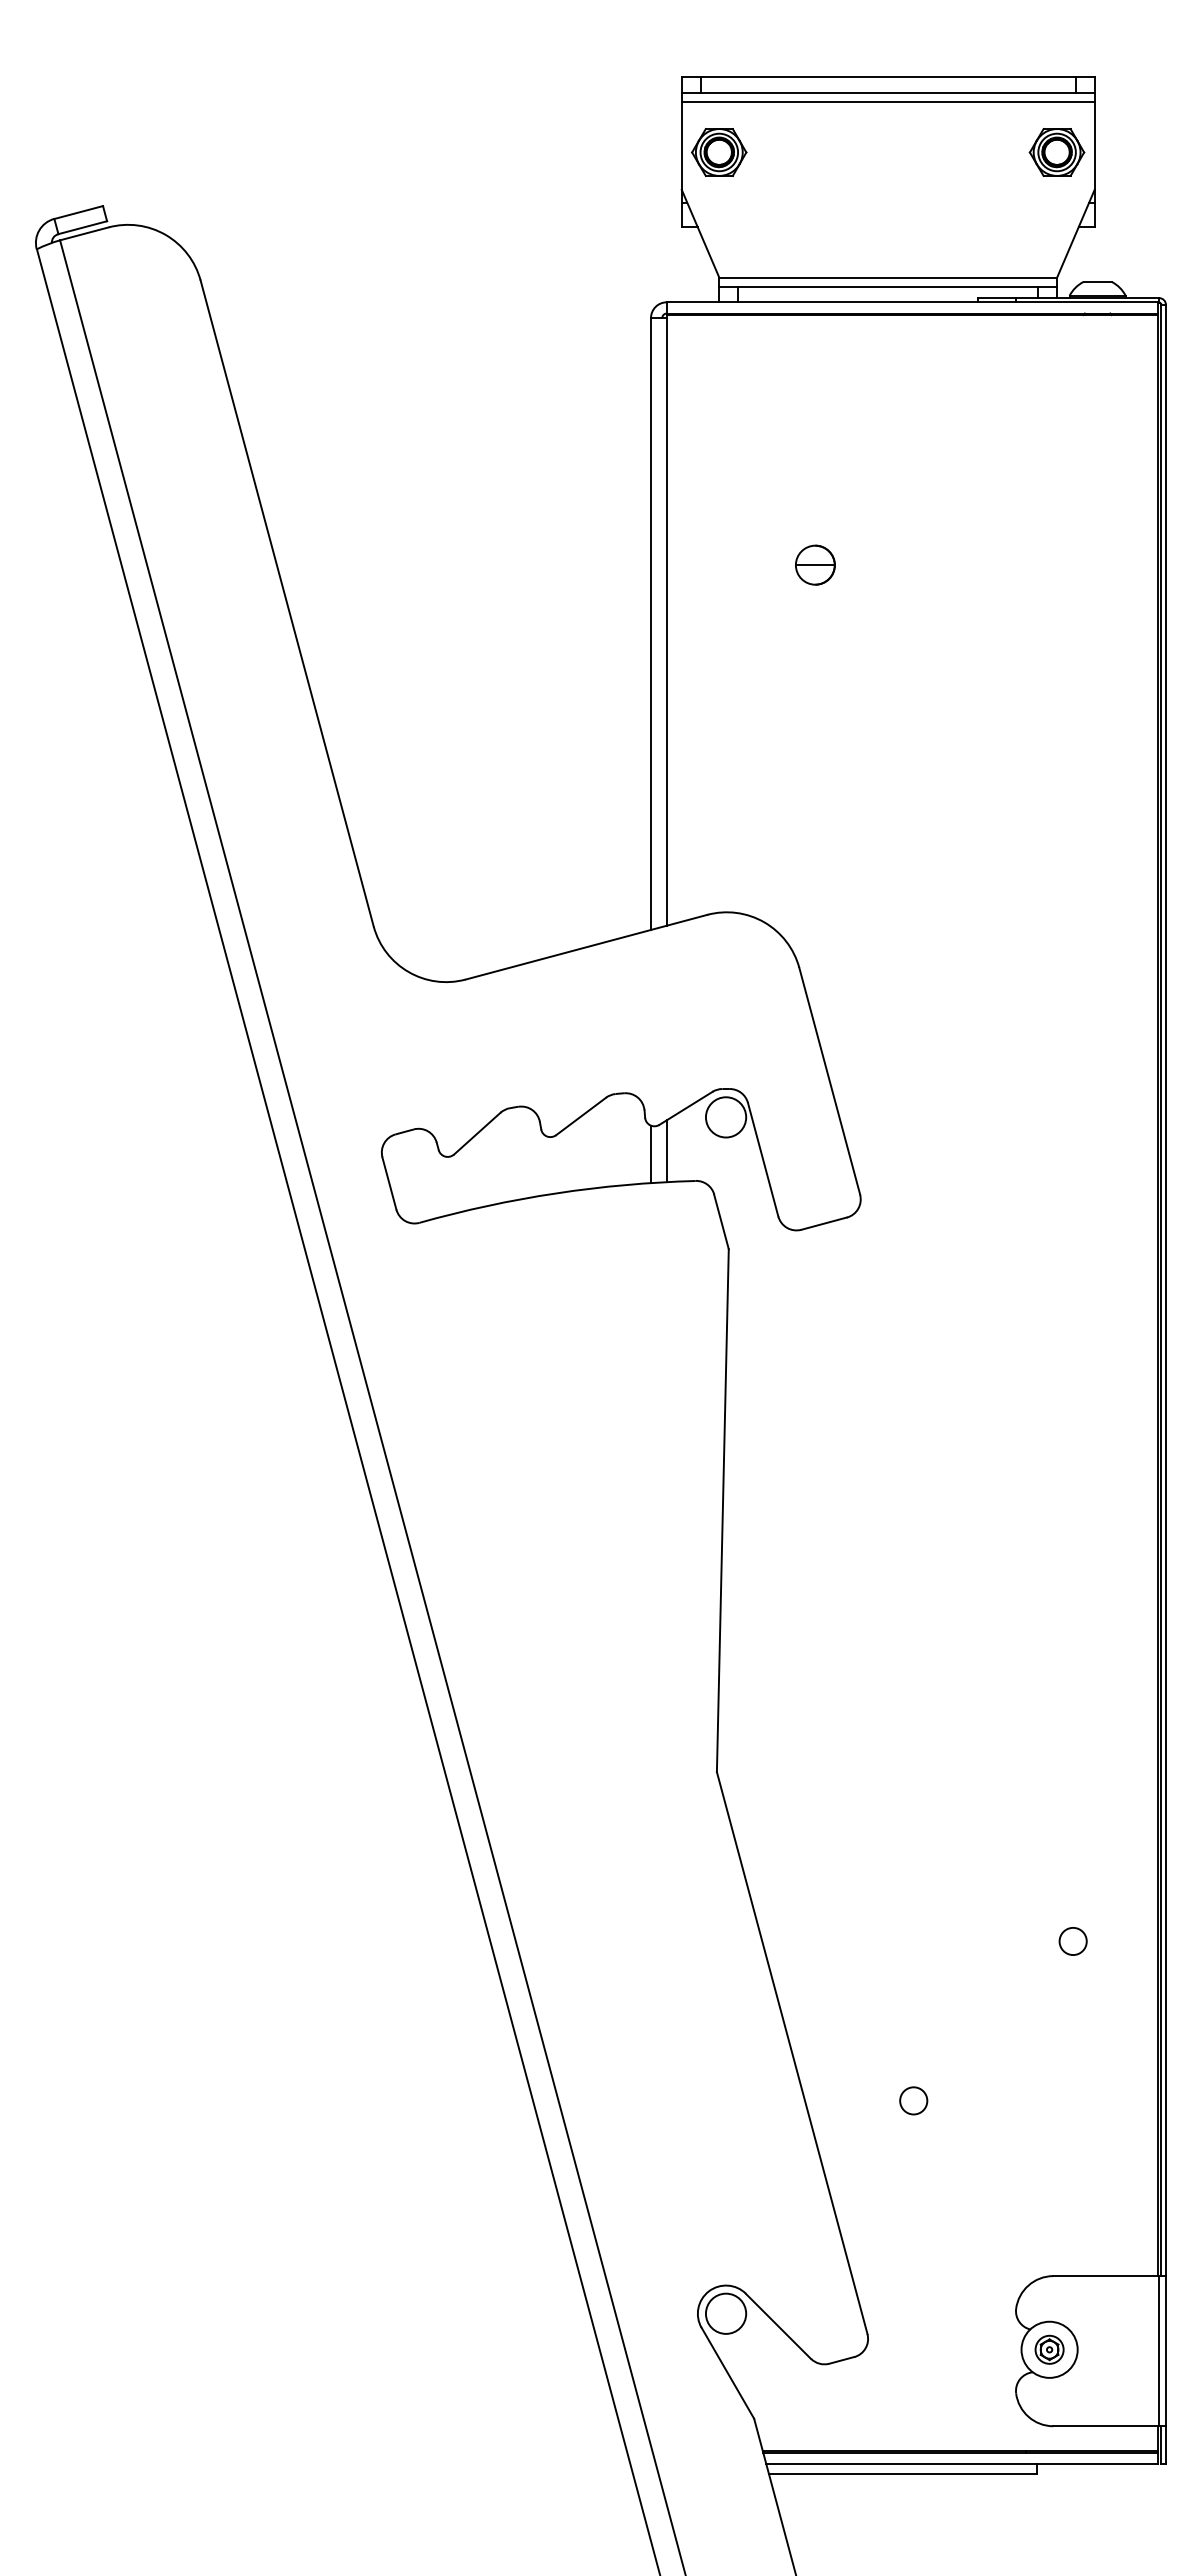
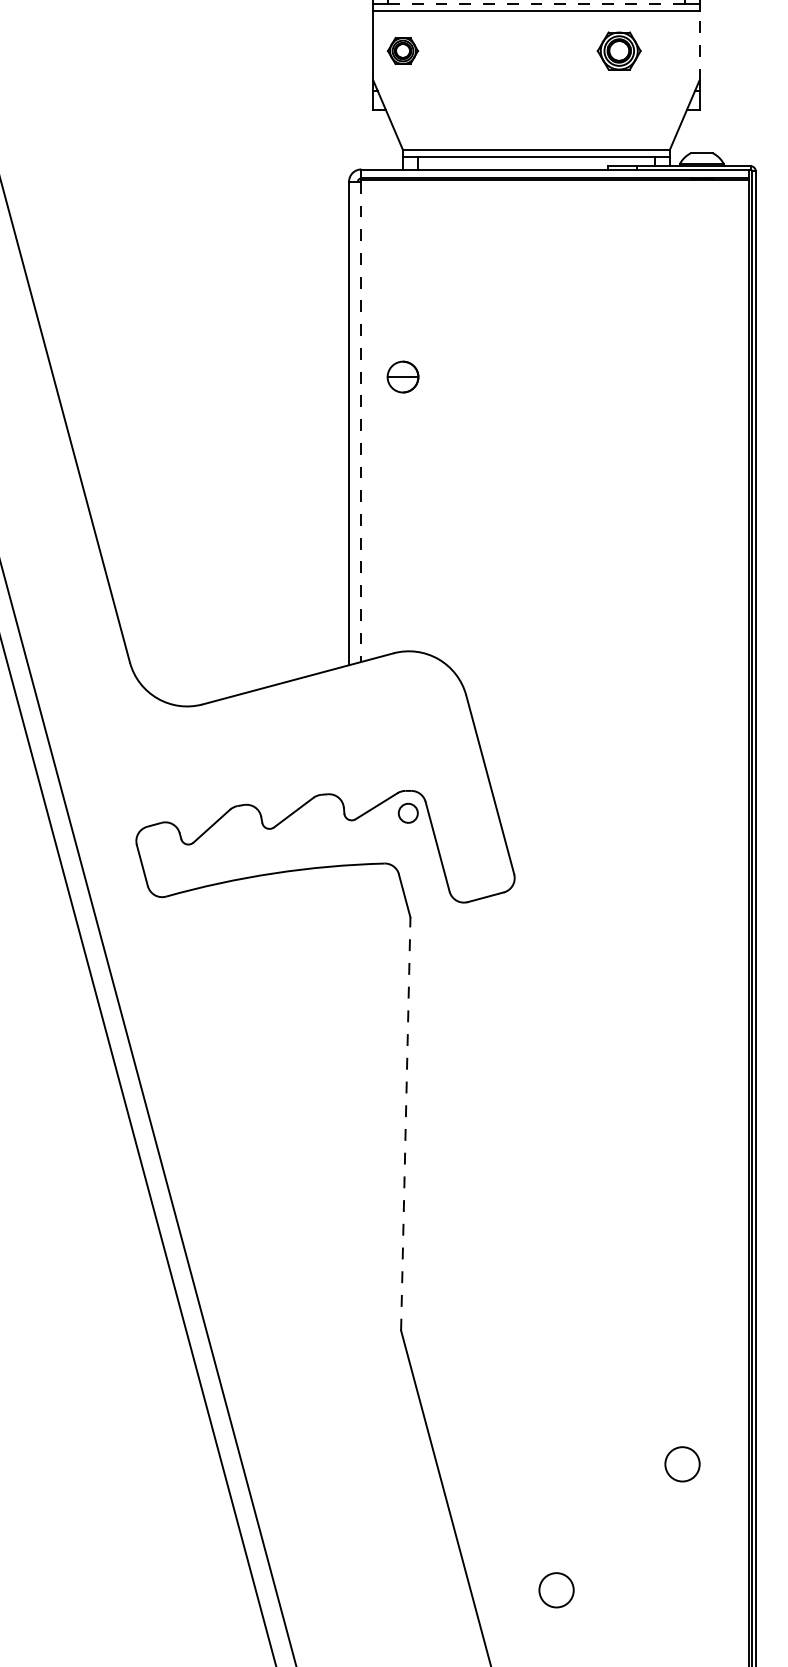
line: (888, 93) -> (536, 4), solid -> dashed
line: (1094, 145) -> (699, 45), solid -> dashed
part: (719, 152) -> (403, 51), size x0.7
part: (1056, 152) -> (618, 51), moved
part: (815, 564) -> (403, 376), moved
line: (666, 621) -> (361, 421), solid -> dashed
circle: (725, 1117) -> (407, 813), size x0.6
line: (666, 1151) -> (361, 840), removed
line: (651, 1154) -> (349, 842), removed
line: (722, 1510) -> (405, 1123), solid -> dashed
circle: (1072, 1941) -> (682, 1464), size x1.6
circle: (913, 2100) -> (556, 1589), size x1.6

